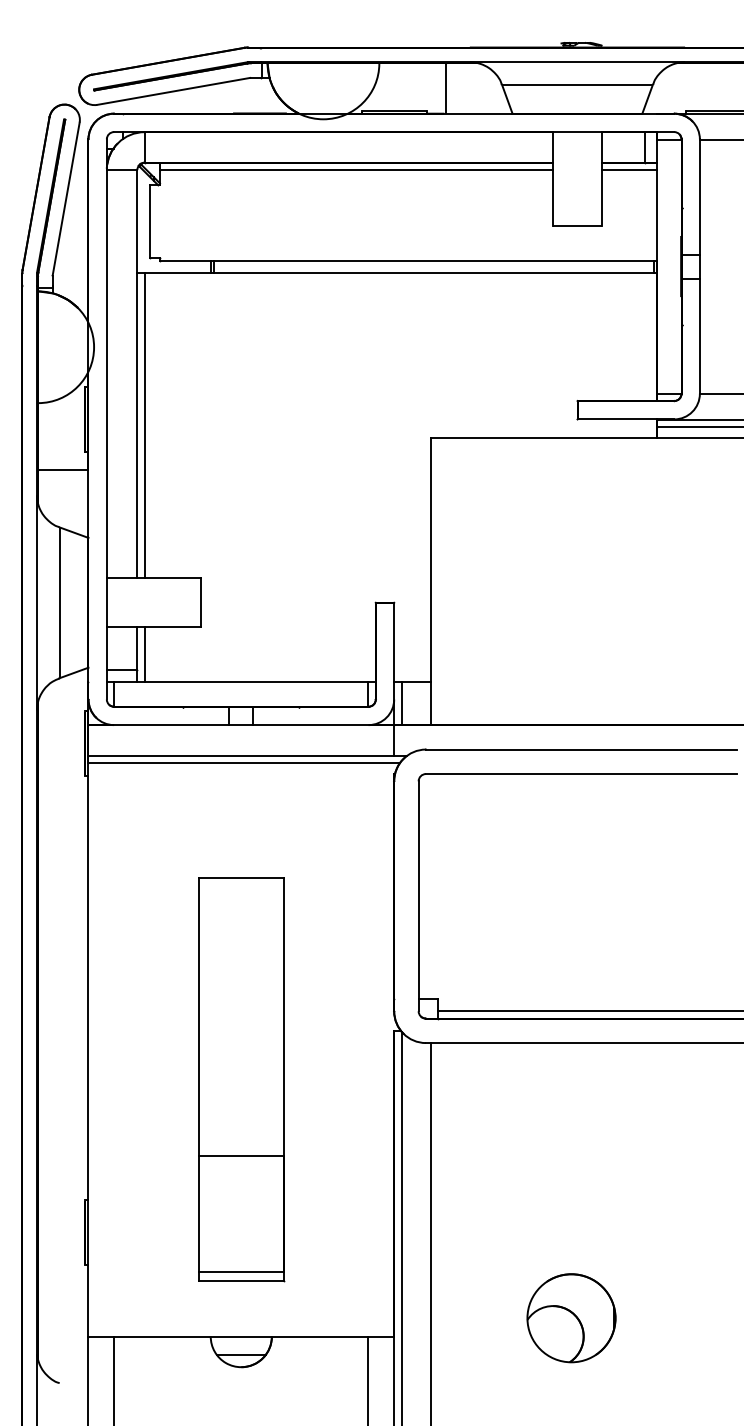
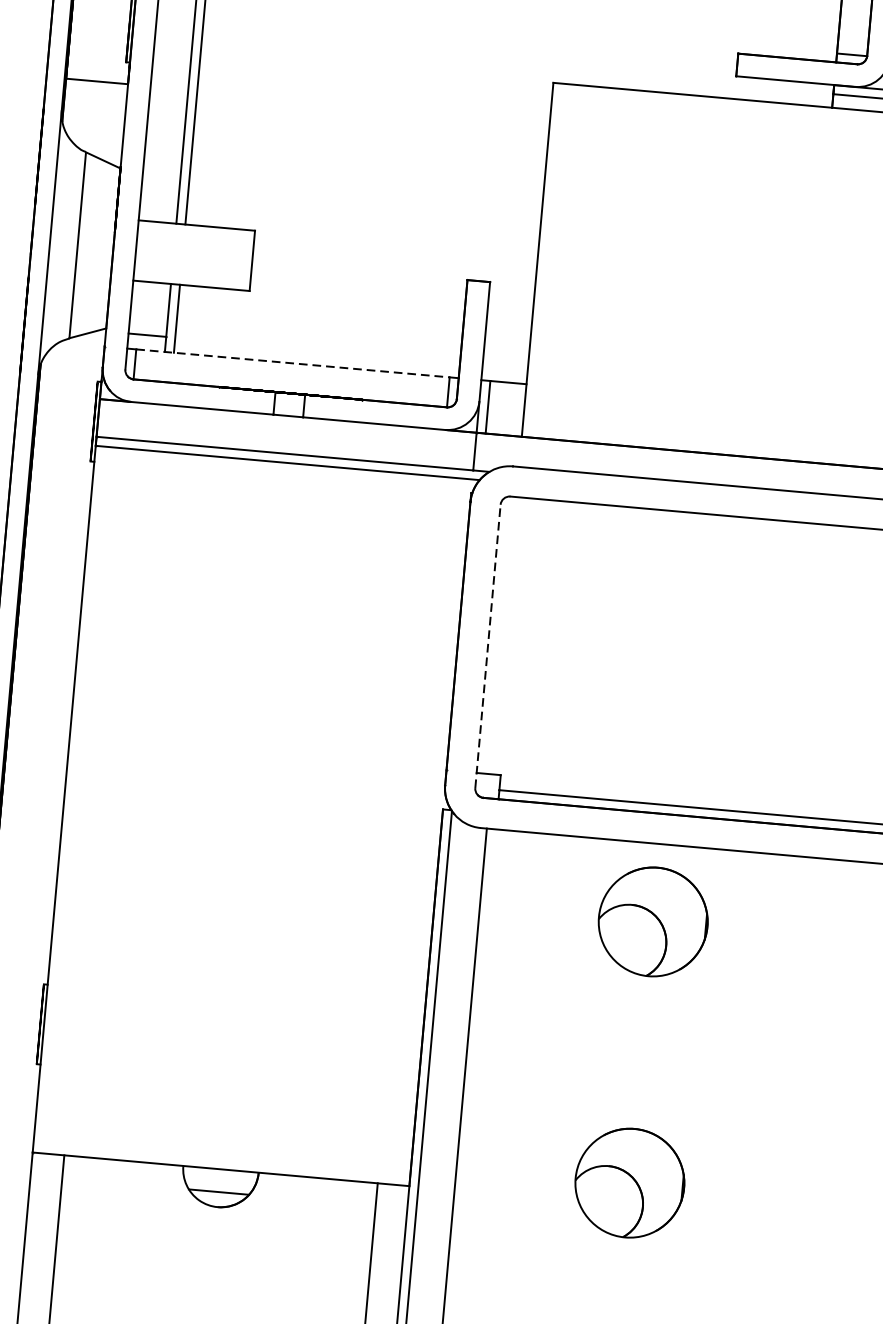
line: (241, 682) -> (293, 363), solid -> dashed
line: (418, 896) -> (487, 646), solid -> dashed
part: (241, 1079) -> (249, 852), removed
part: (571, 1106) -> (653, 922), added

